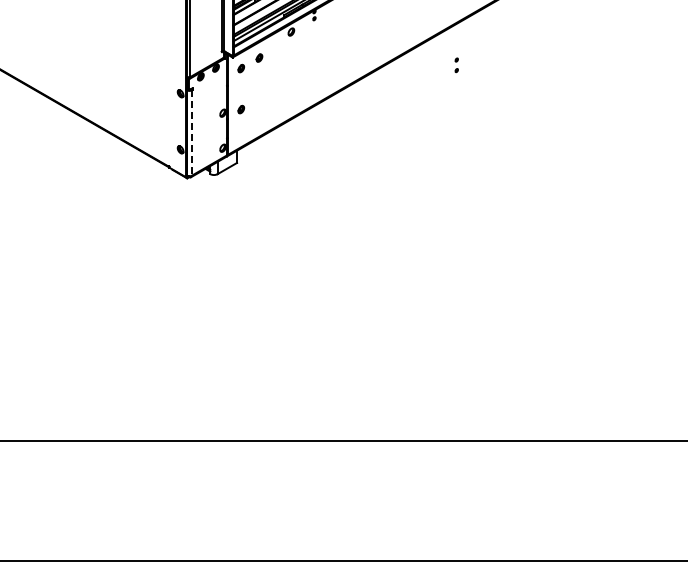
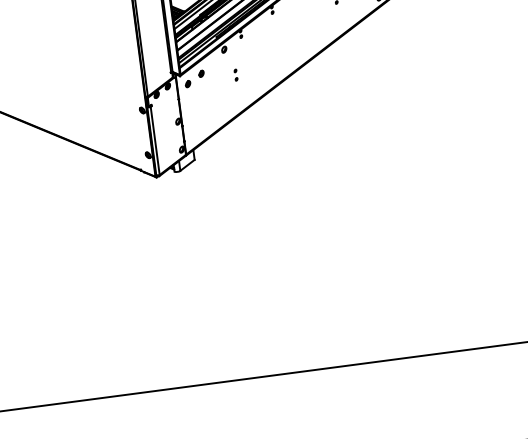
part: (456, 65) -> (235, 75), moved
part: (240, 109) -> (191, 116), removed
line: (191, 133) -> (155, 141), dashed -> solid

